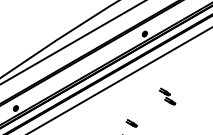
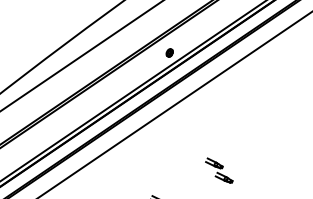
part: (167, 96) -> (219, 170), moved

